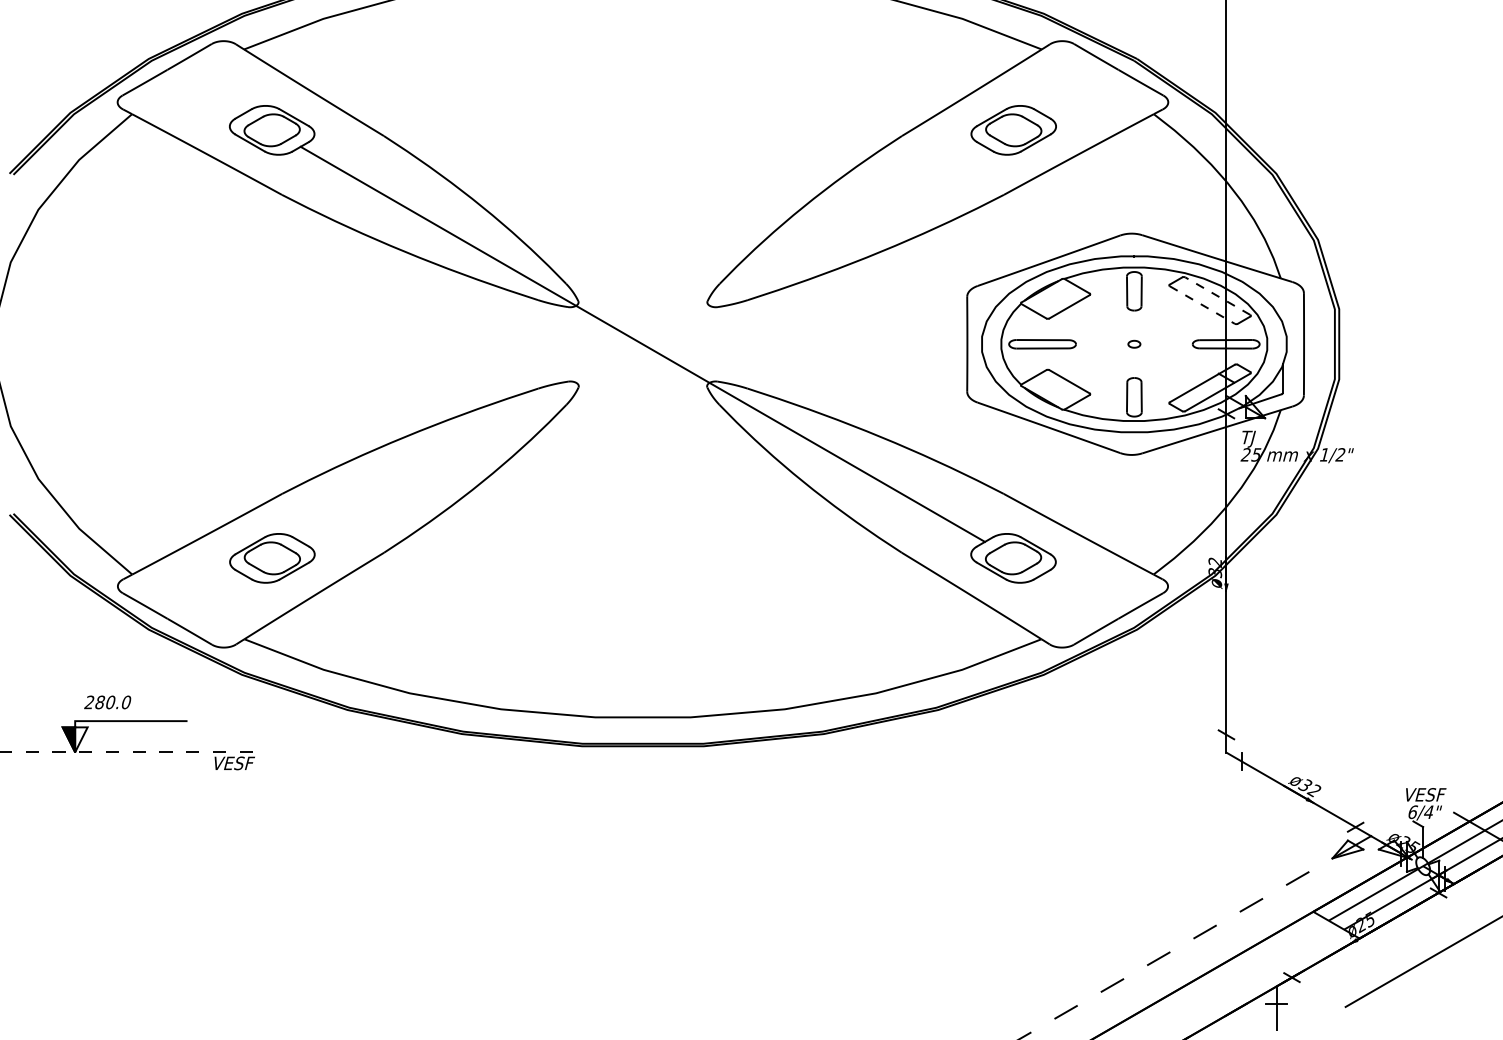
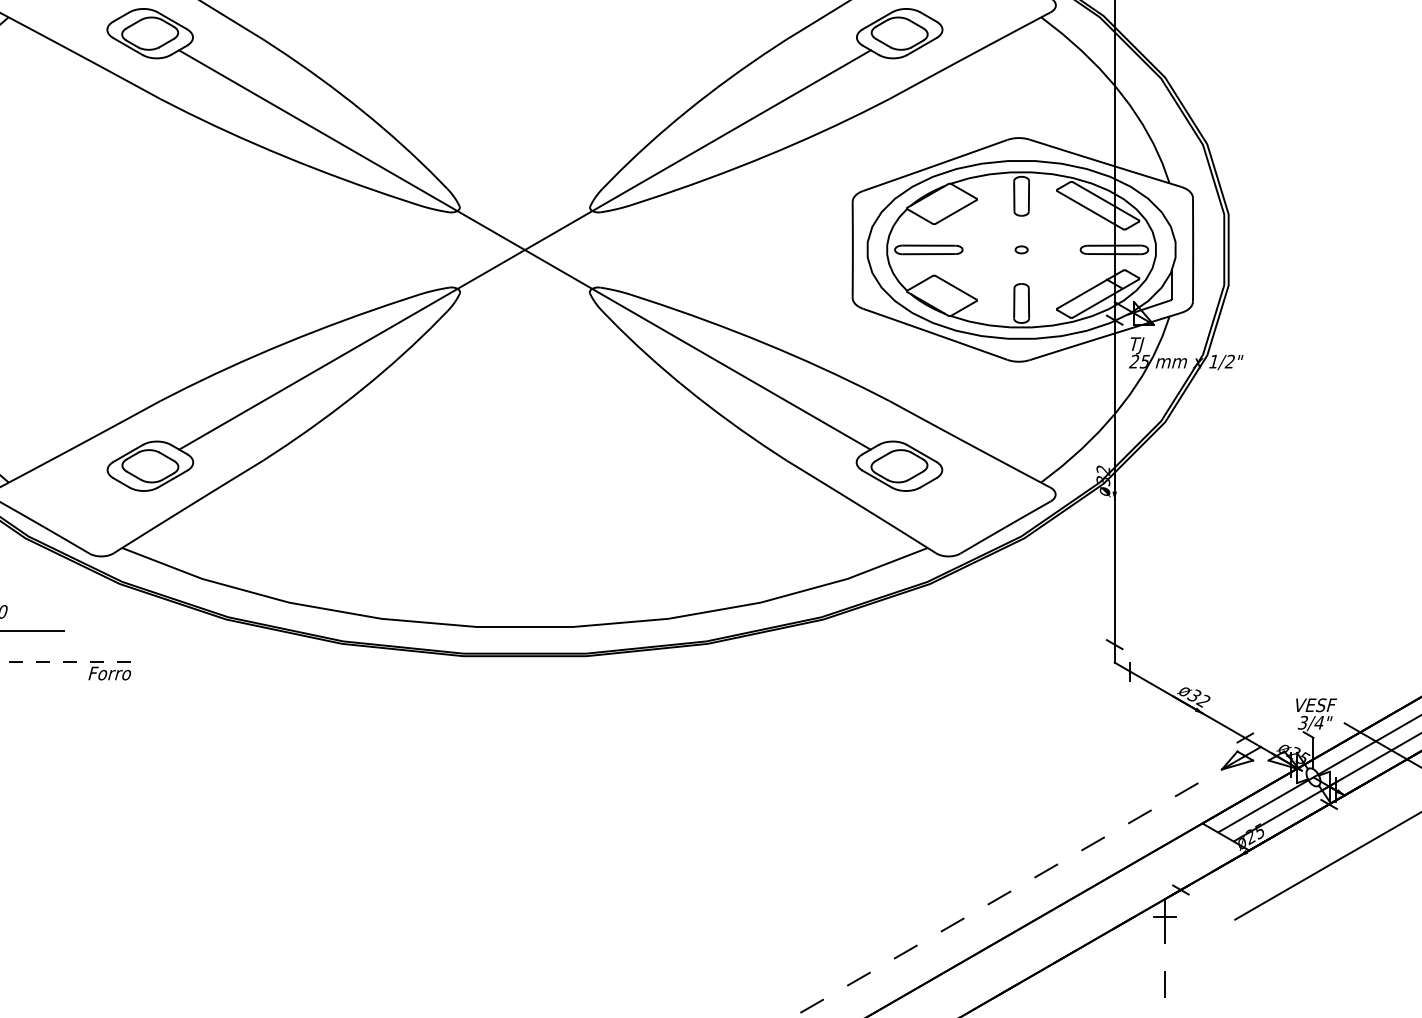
line: (1217, 295) -> (1105, 200), dashed -> solid
line: (1202, 305) -> (1090, 210), dashed -> solid
line: (642, 343) -> (524, 249), added
text: (232, 763) -> (110, 673), VESF -> Forro
text: (1412, 812) -> (1302, 723), 6/4" -> 3/4"

